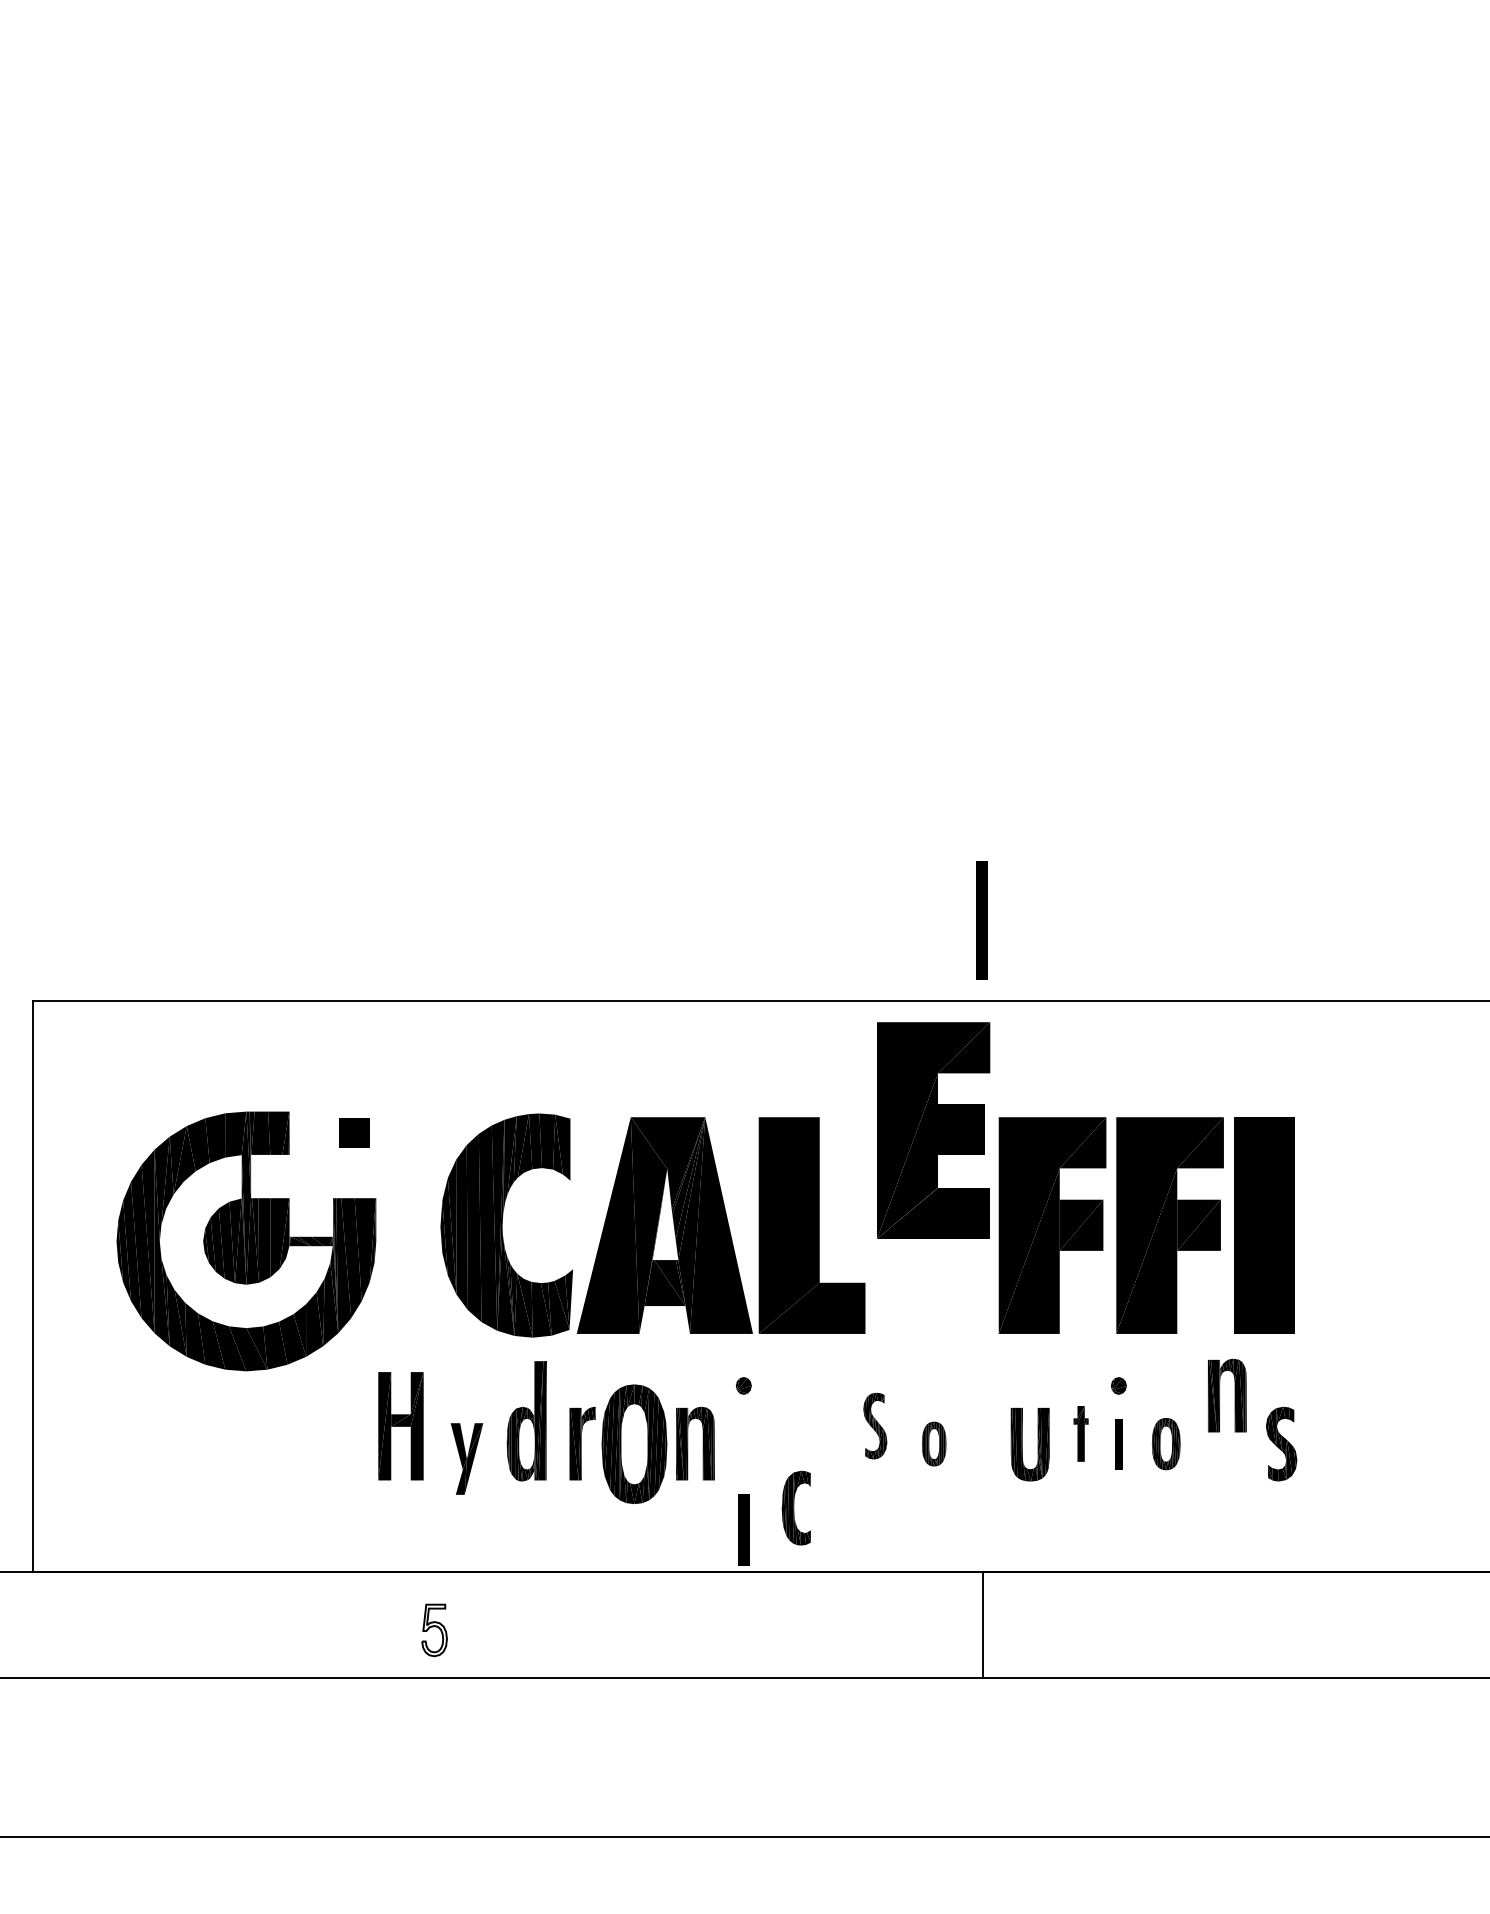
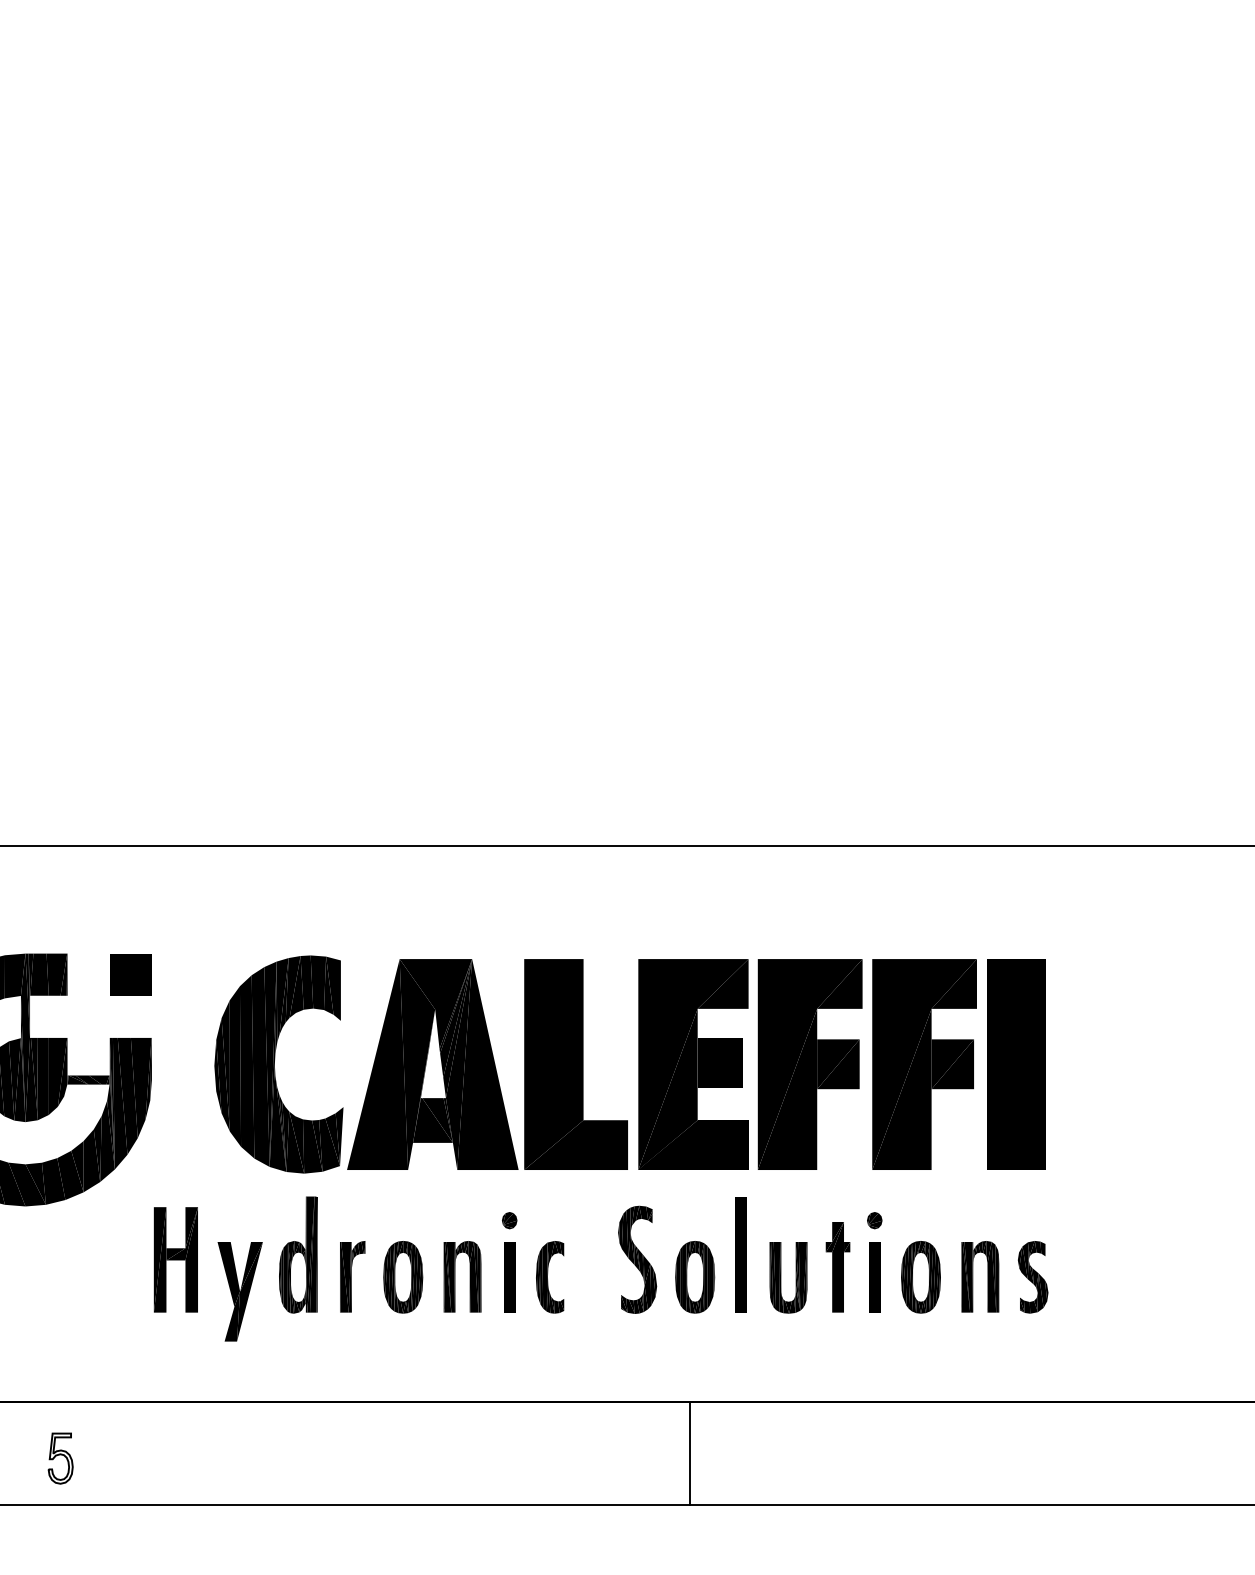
part: (981, 920) -> (741, 1254), moved
part: (933, 1130) -> (693, 1064), moved
part: (354, 1133) -> (130, 974), size x1.43
part: (1234, 1395) -> (987, 1276), moved
part: (875, 1425) -> (637, 1259), size x1.67
part: (1080, 1433) -> (837, 1266), size x1.67
part: (634, 1443) -> (403, 1276), size x0.62
part: (933, 1443) -> (694, 1276), size x1.67
part: (1118, 1443) -> (874, 1276), size x1.43
part: (1165, 1443) -> (920, 1276), size x1.43
part: (466, 1458) -> (239, 1291), size x1.43
part: (795, 1507) -> (549, 1276), moved
part: (743, 1529) -> (509, 1276), moved
line: (982, 1624) -> (689, 1452), moved
part: (434, 1630) -> (60, 1458), moved

